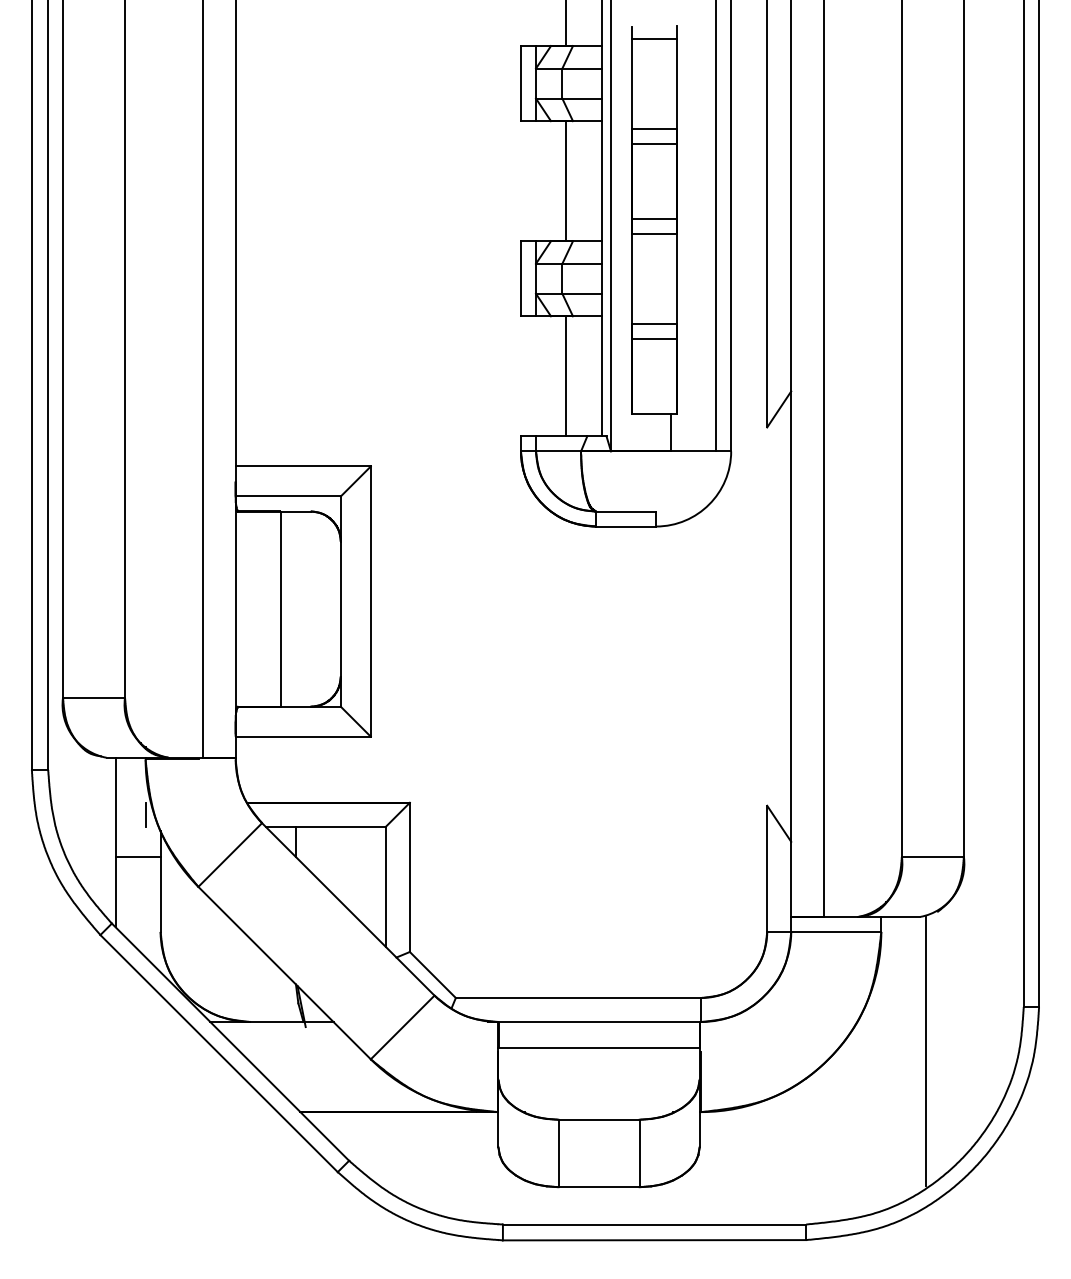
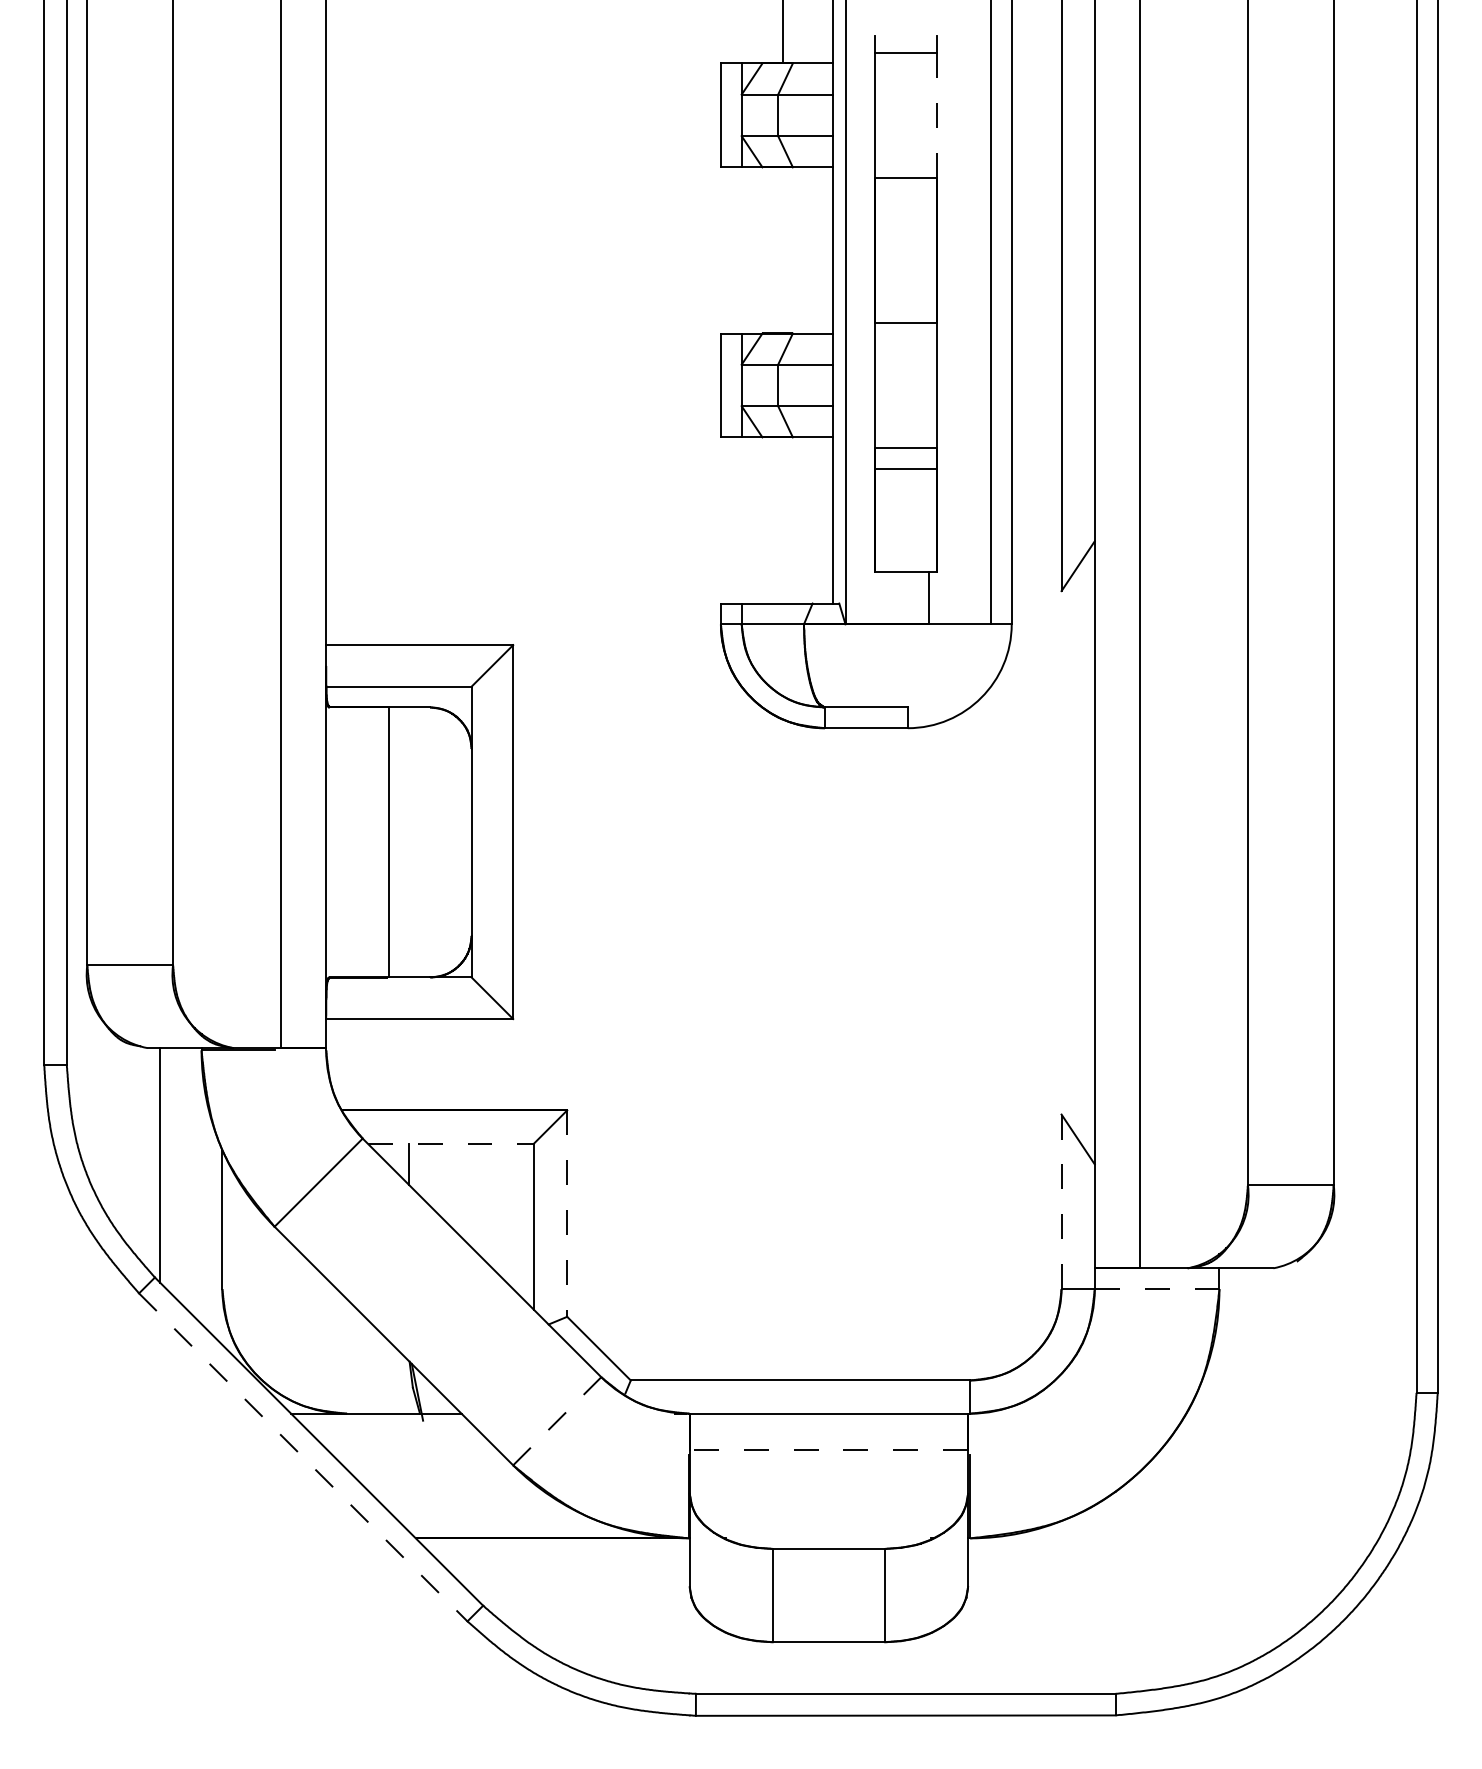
line: (676, 83) -> (936, 115), solid -> dashed
line: (654, 143) -> (905, 198), removed
line: (566, 181) -> (783, 250), removed
line: (654, 218) -> (905, 302), removed
line: (566, 376) -> (783, 520), removed
line: (145, 814) -> (201, 1126), removed
line: (326, 826) -> (451, 1143), solid -> dashed
line: (138, 857) -> (191, 1185), removed
line: (767, 868) -> (1061, 1201), solid -> dashed
line: (410, 878) -> (567, 1214), solid -> dashed
line: (835, 932) -> (1156, 1289), solid -> dashed
line: (402, 1026) -> (557, 1420), solid -> dashed
line: (598, 1048) -> (828, 1450), solid -> dashed
line: (926, 1050) -> (1281, 1453), removed
line: (219, 1053) -> (303, 1457), solid -> dashed

